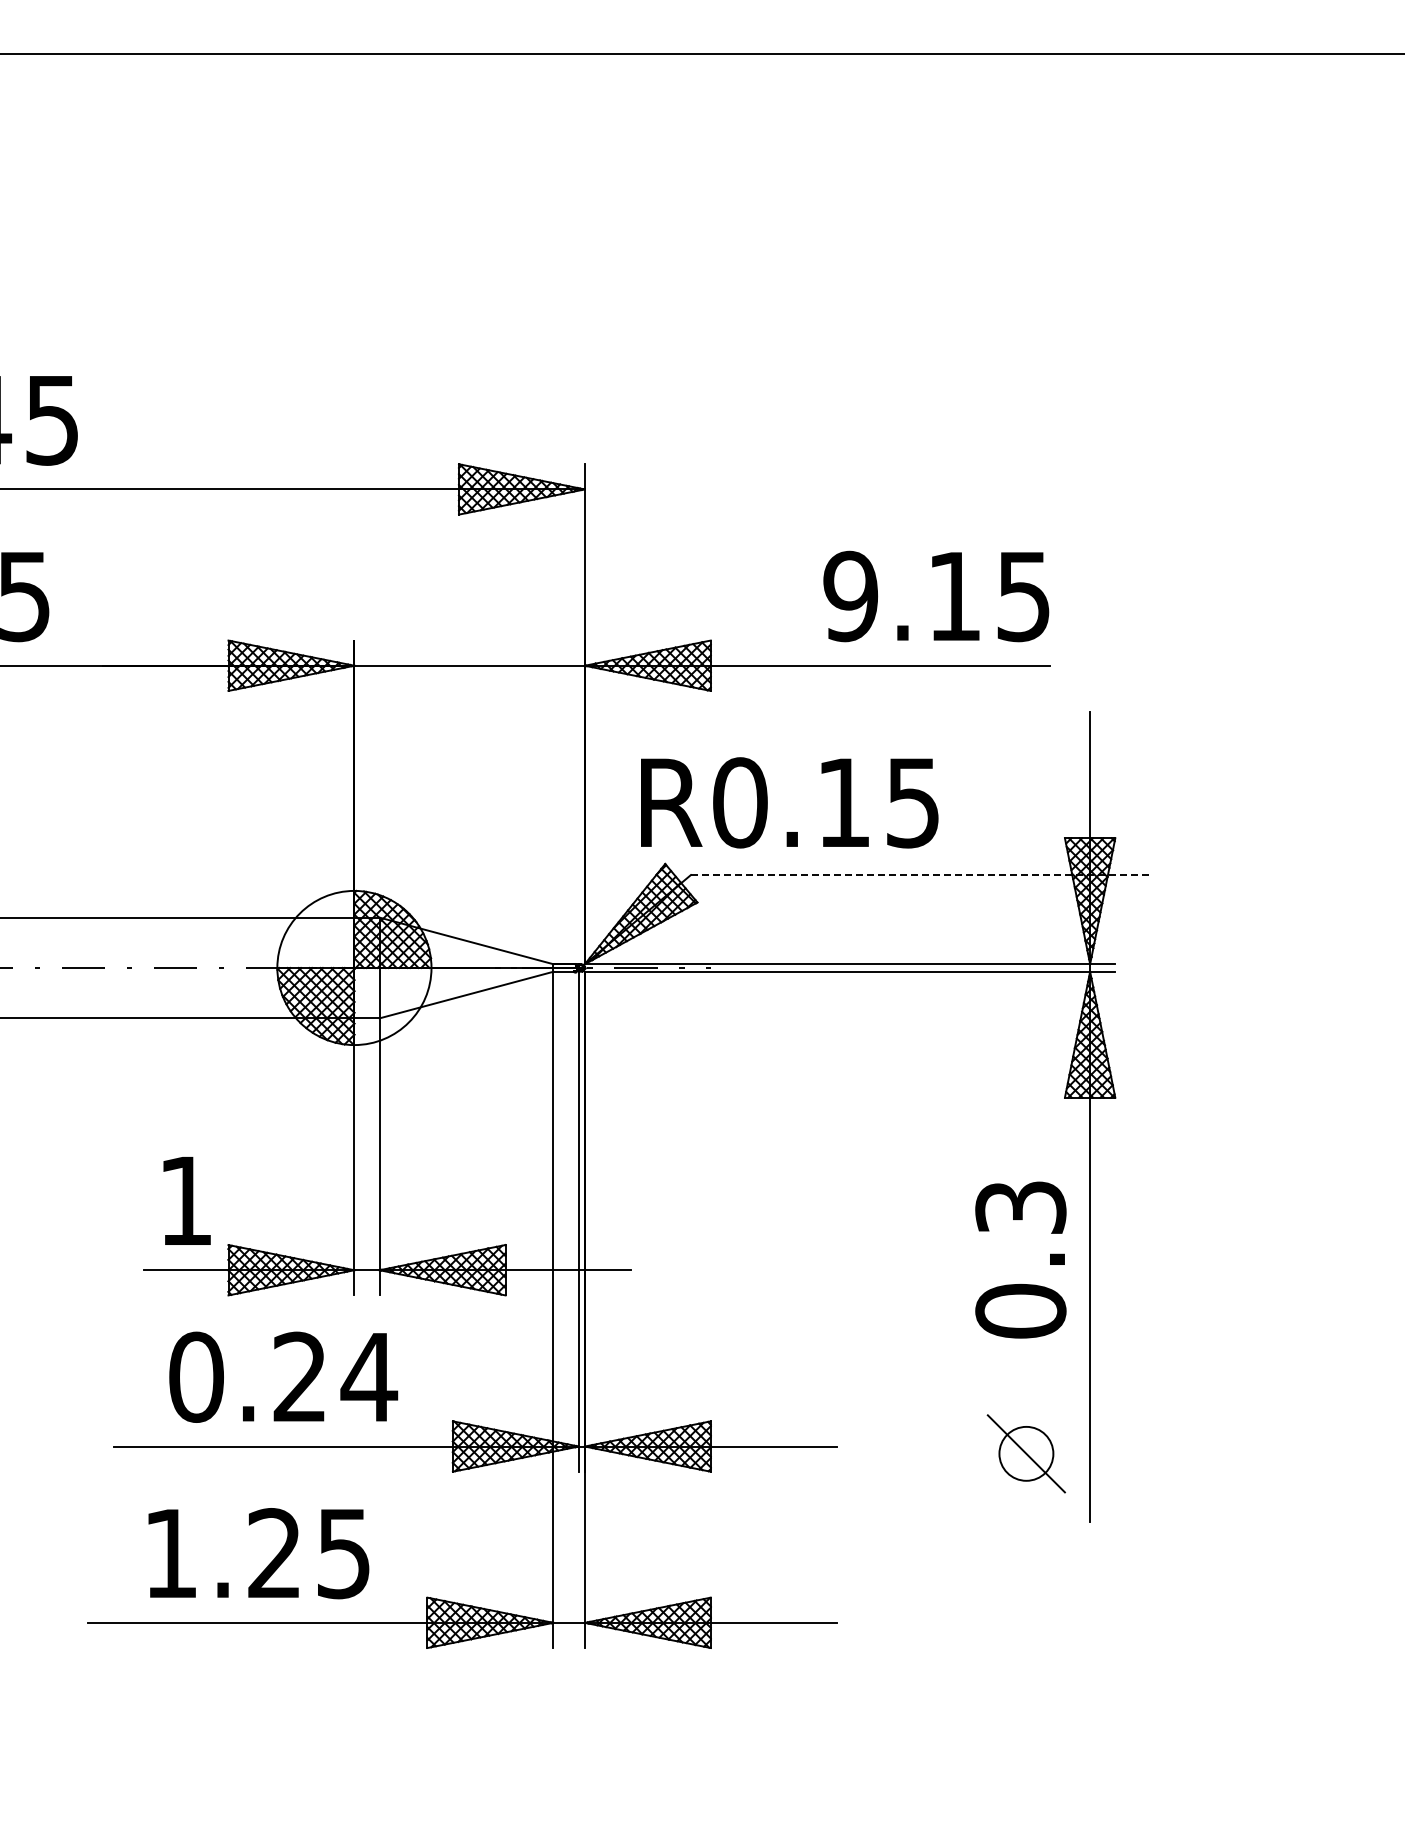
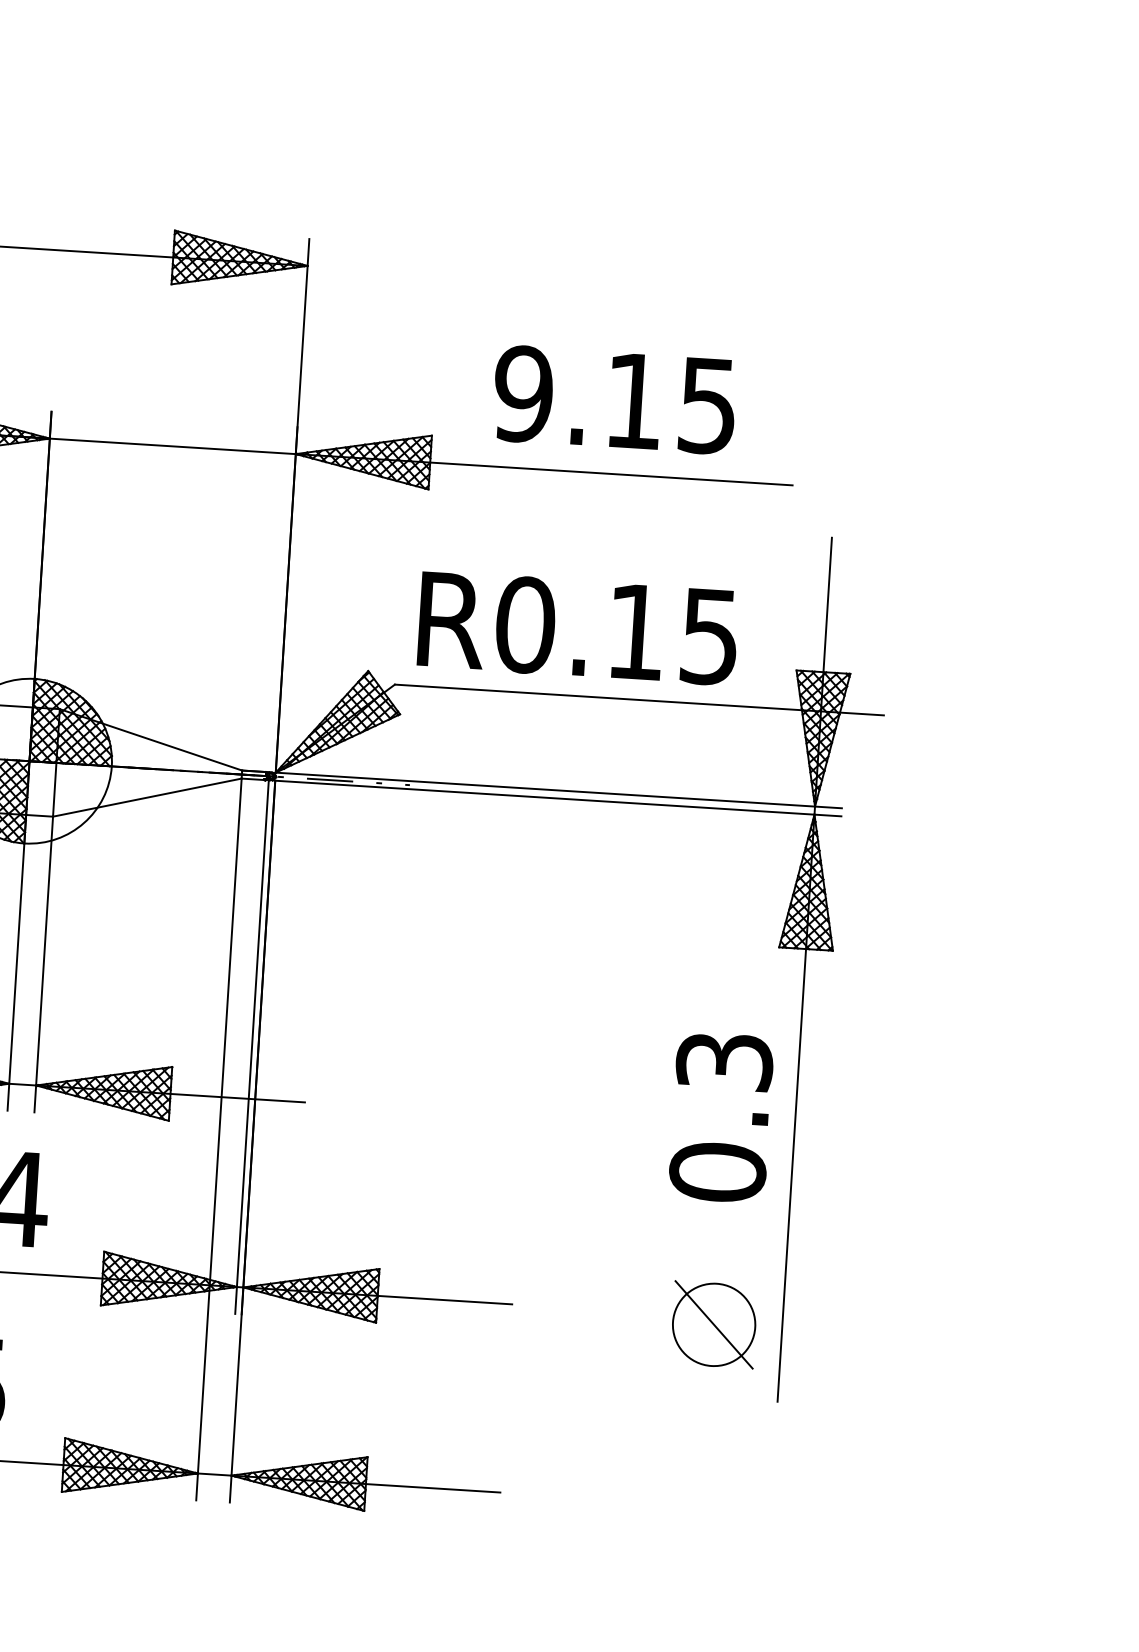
text: (936, 596) -> (614, 399), moved
text: (789, 802) -> (578, 628), moved
line: (920, 875) -> (639, 700), dashed -> solid
circle: (1025, 1453) -> (713, 1324), size x1.43

